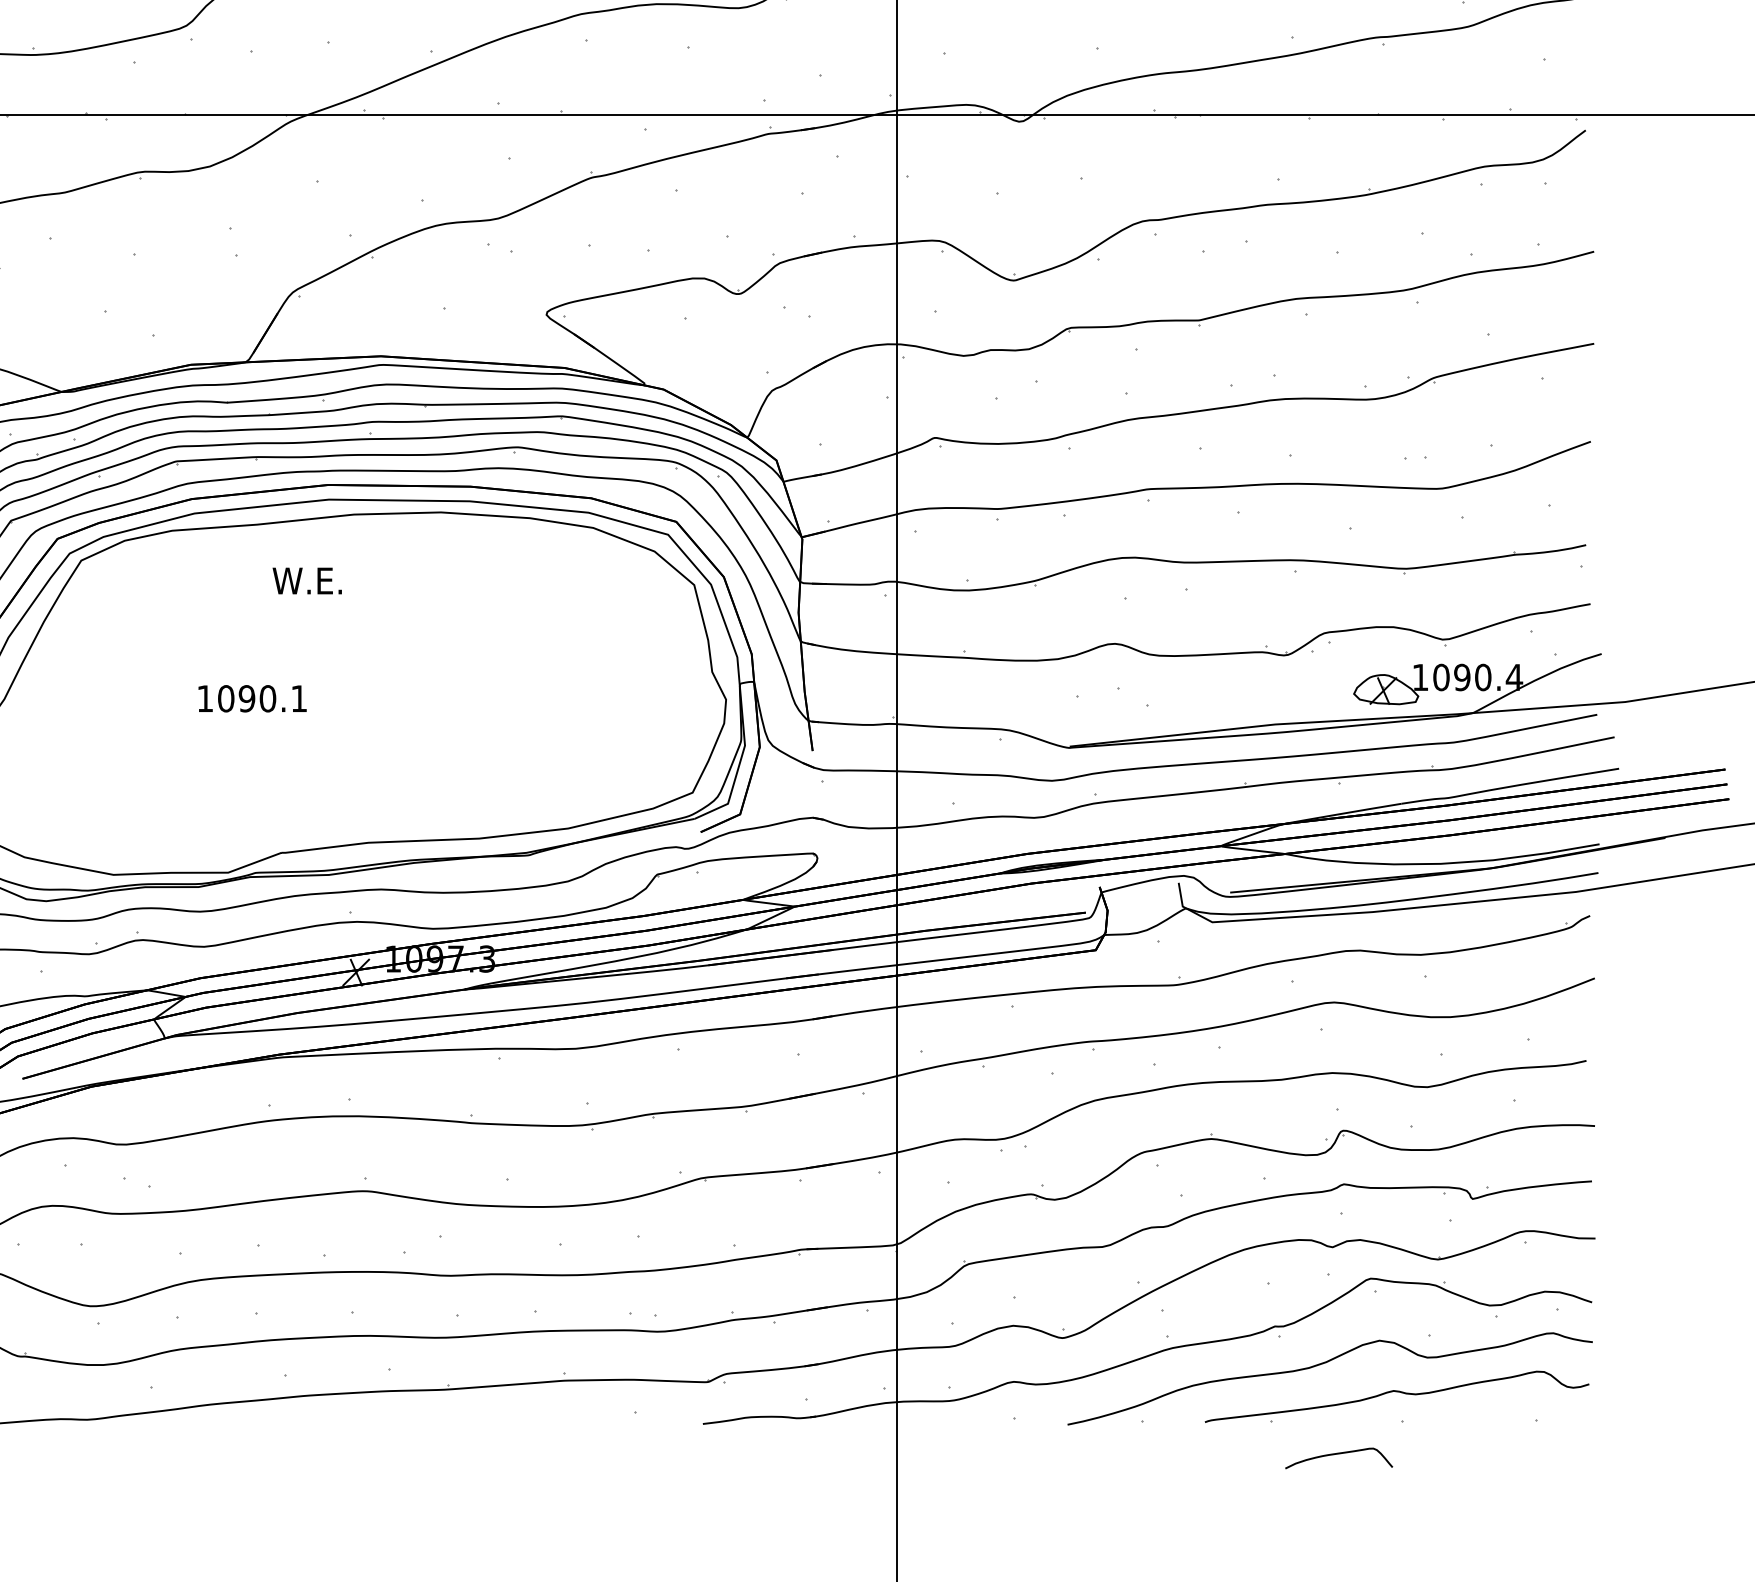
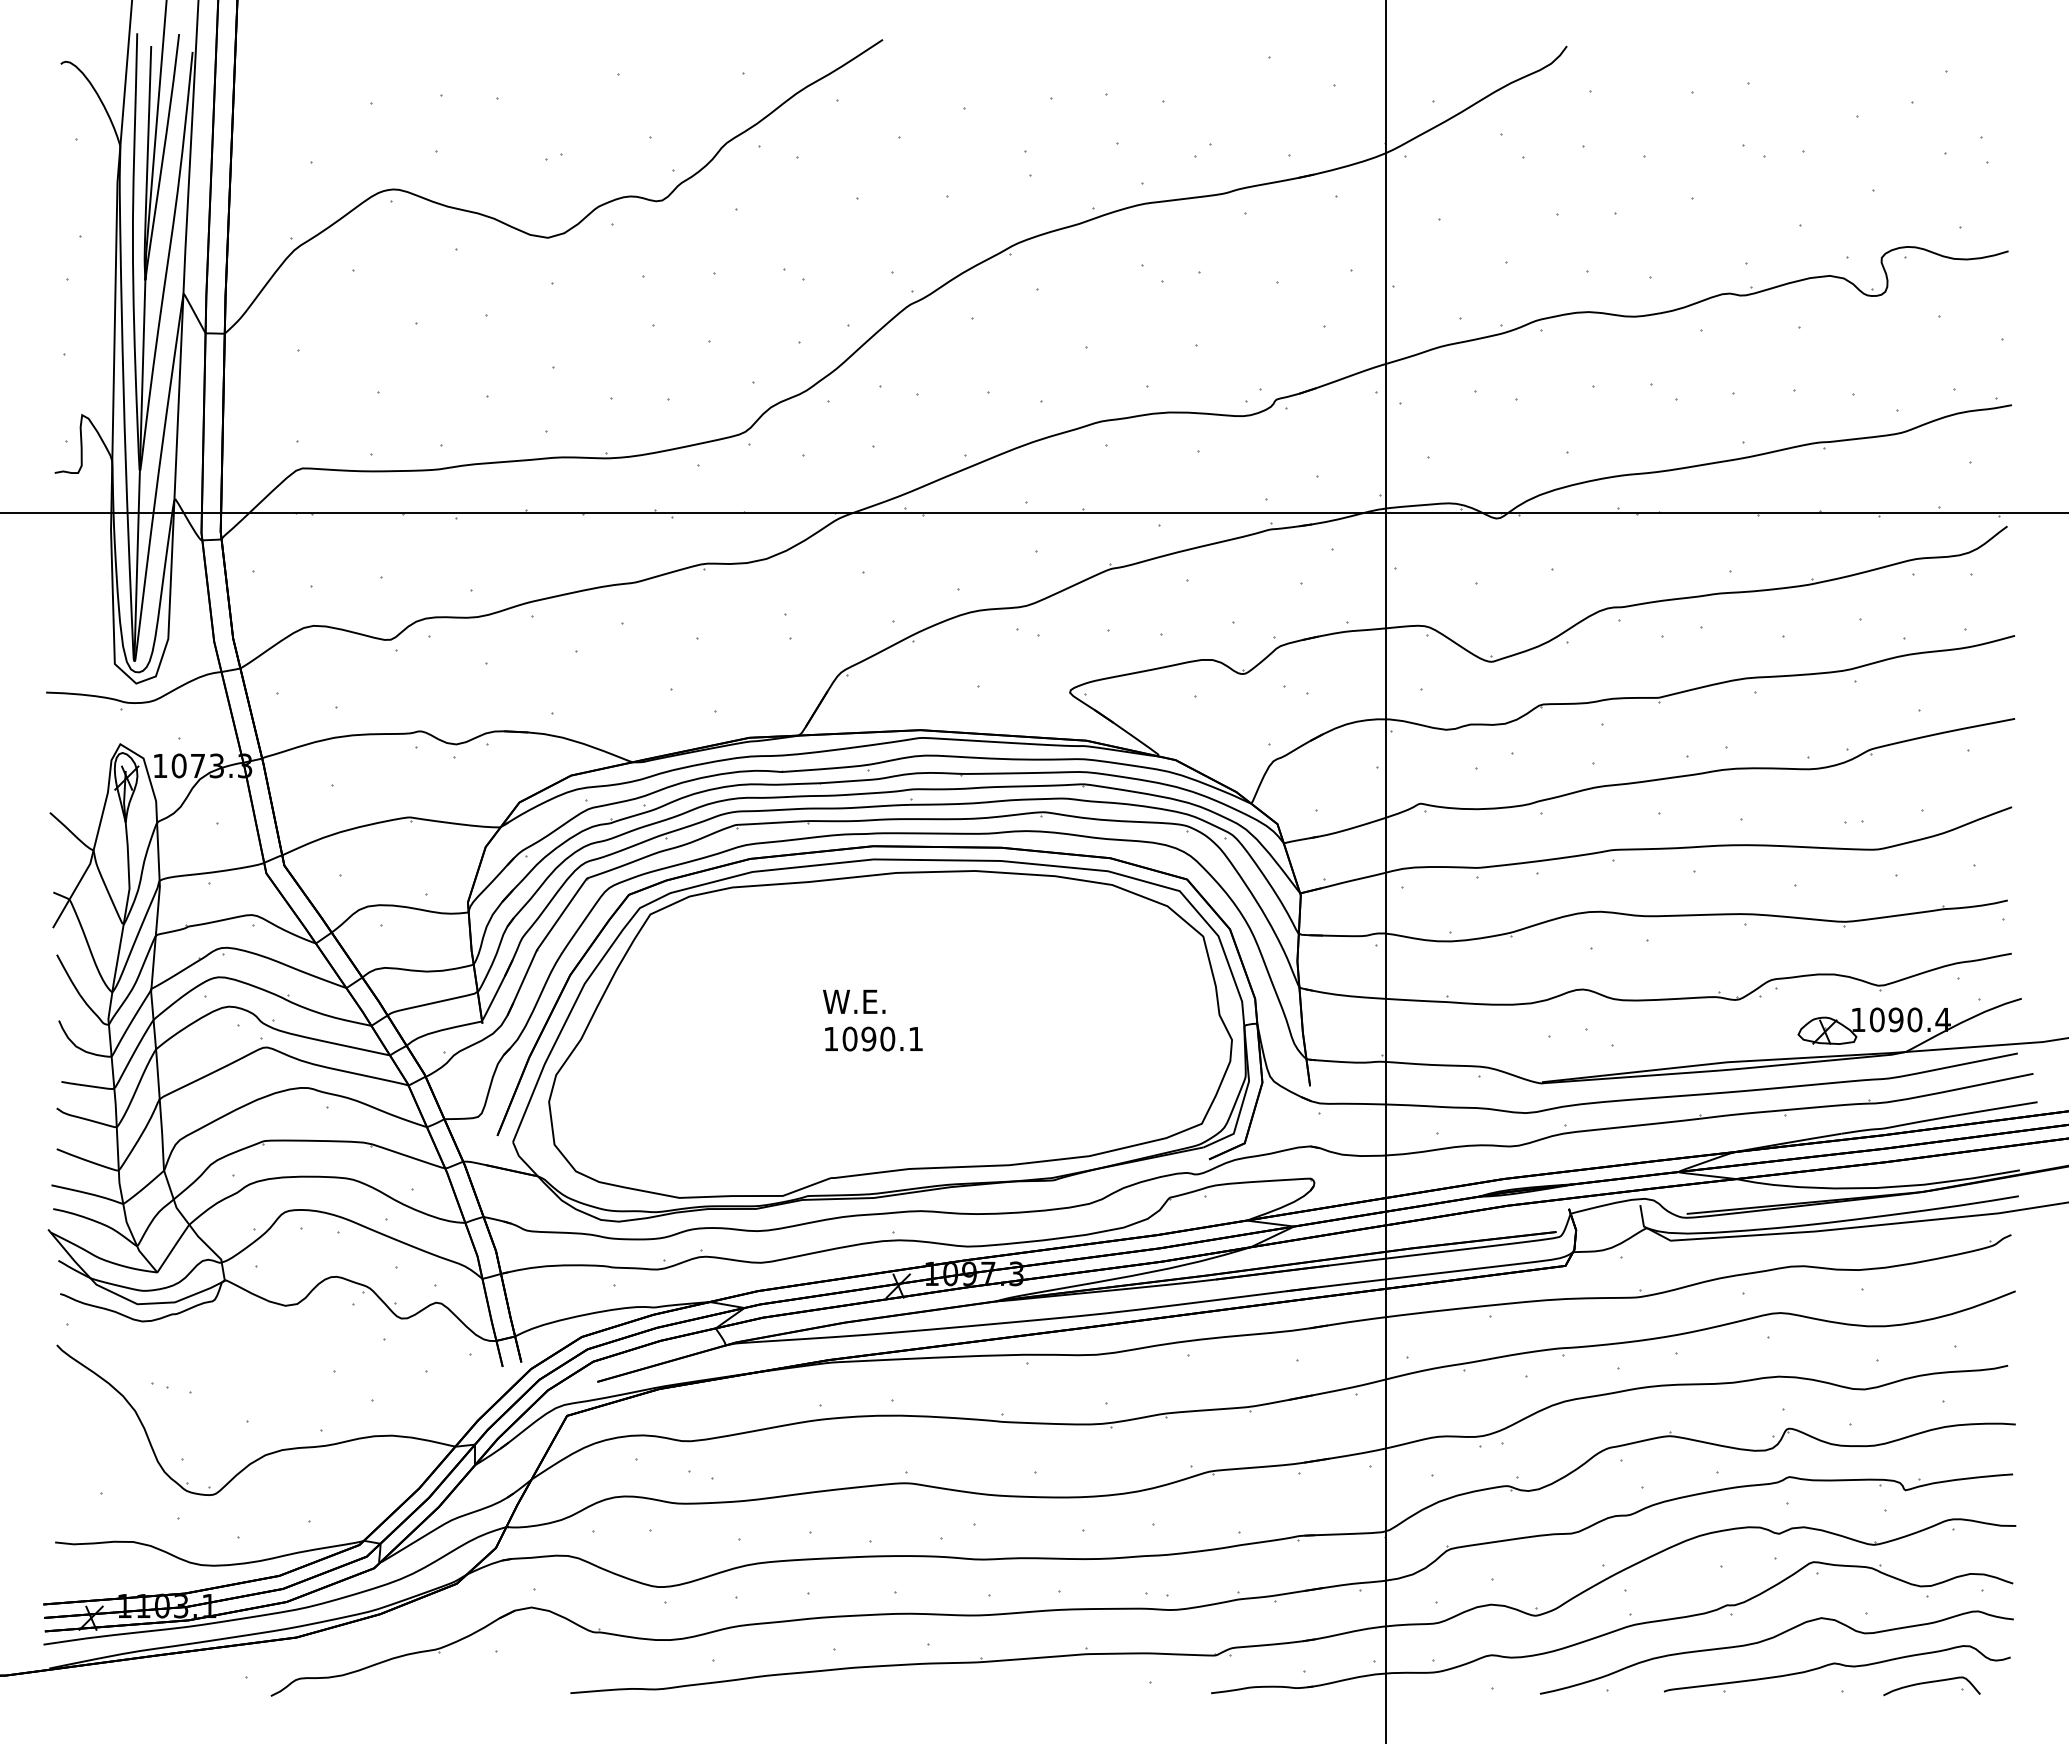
text: (307, 580) -> (854, 1001), moved
text: (252, 698) -> (873, 1038), moved
curve: (1336, 1455) -> (1929, 1683), moved

